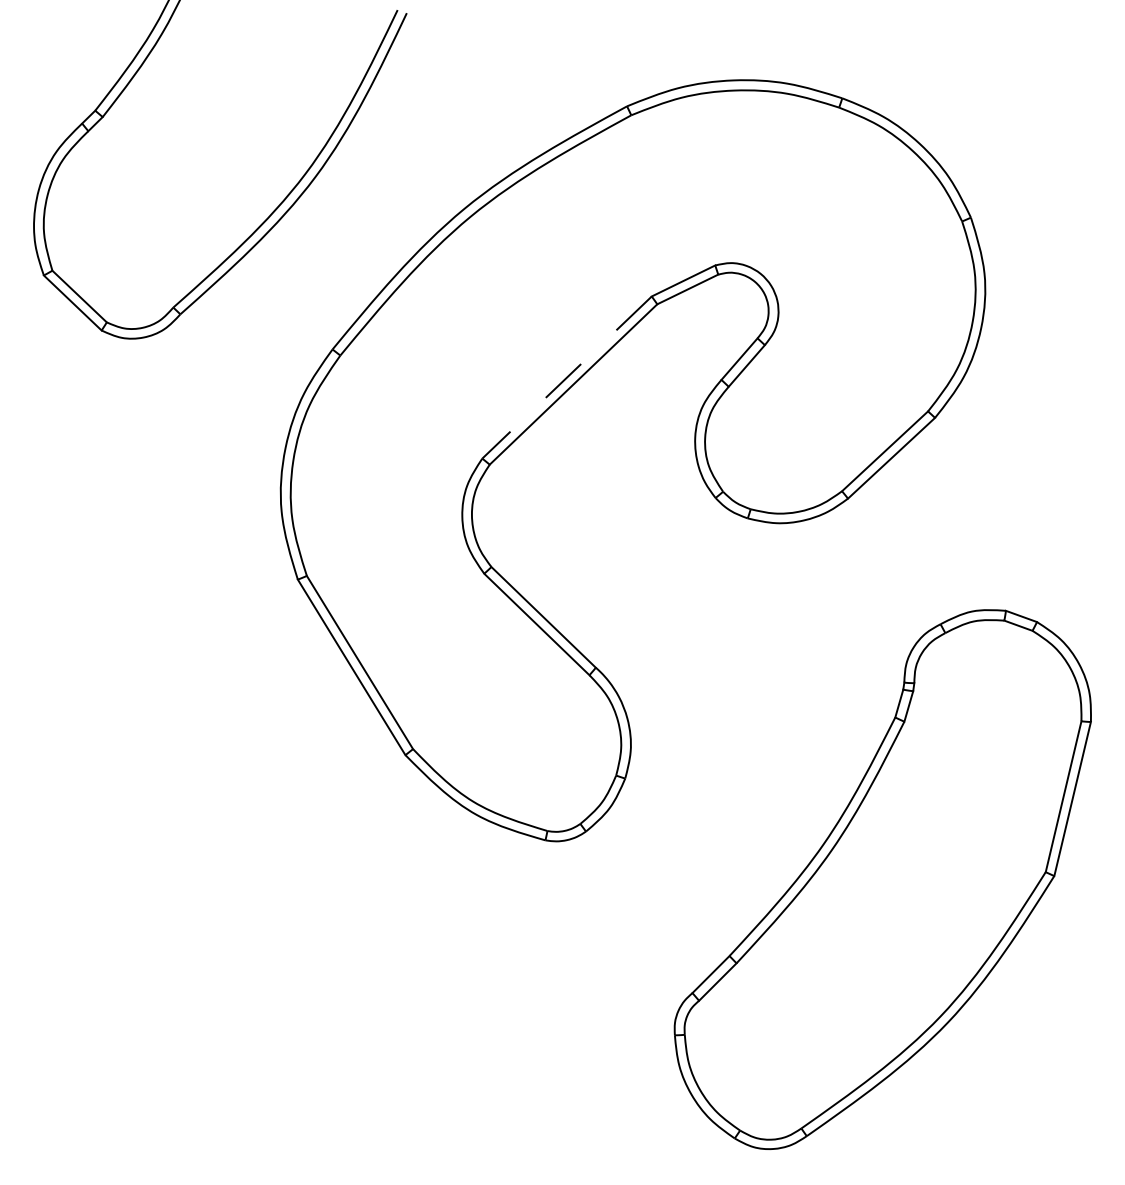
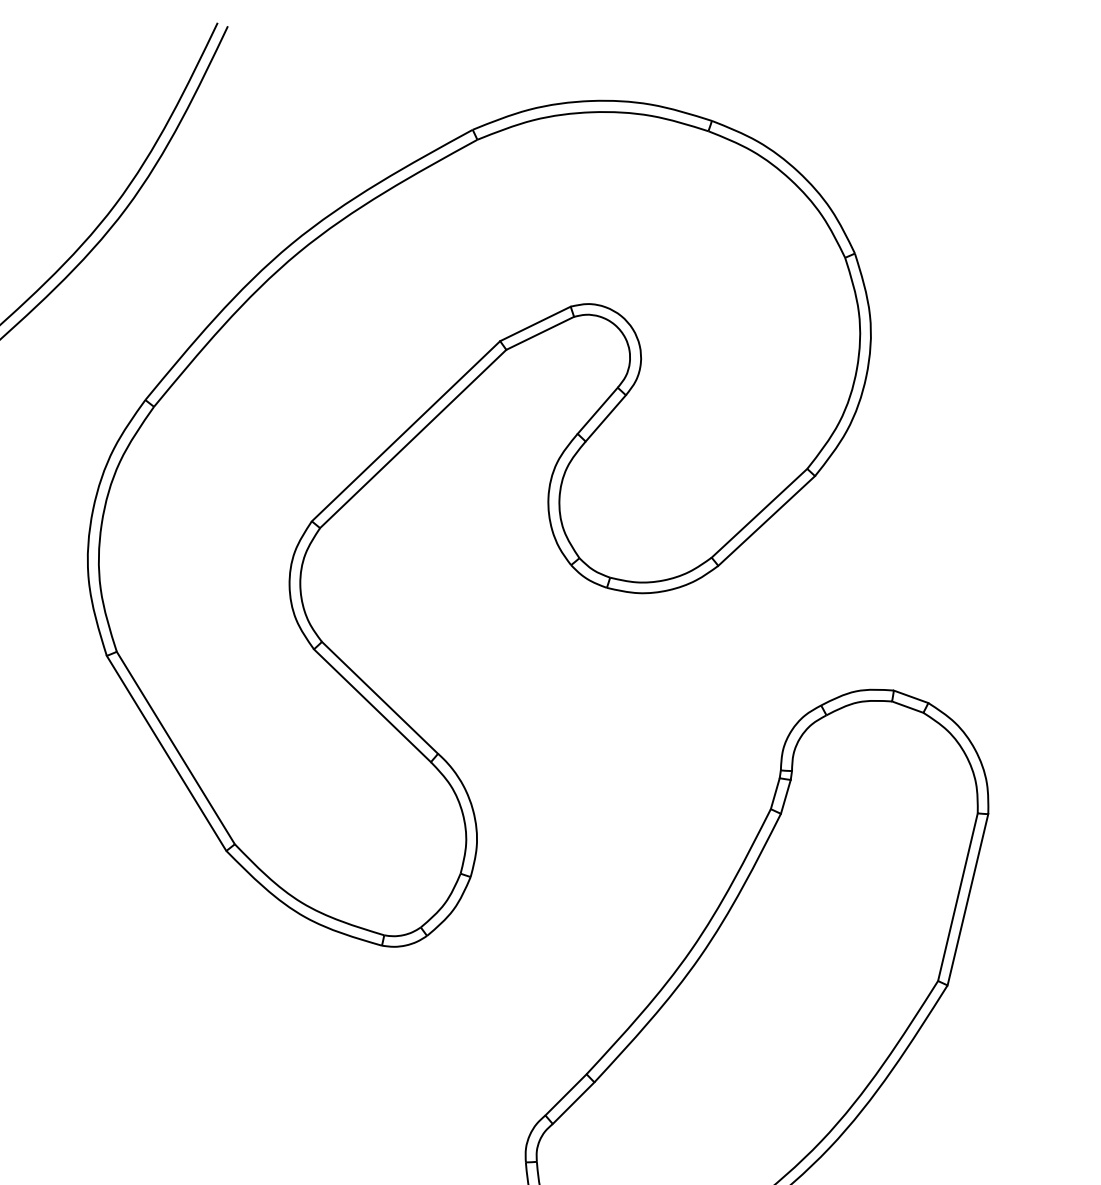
line: (566, 377) -> (405, 431), dashed -> solid

